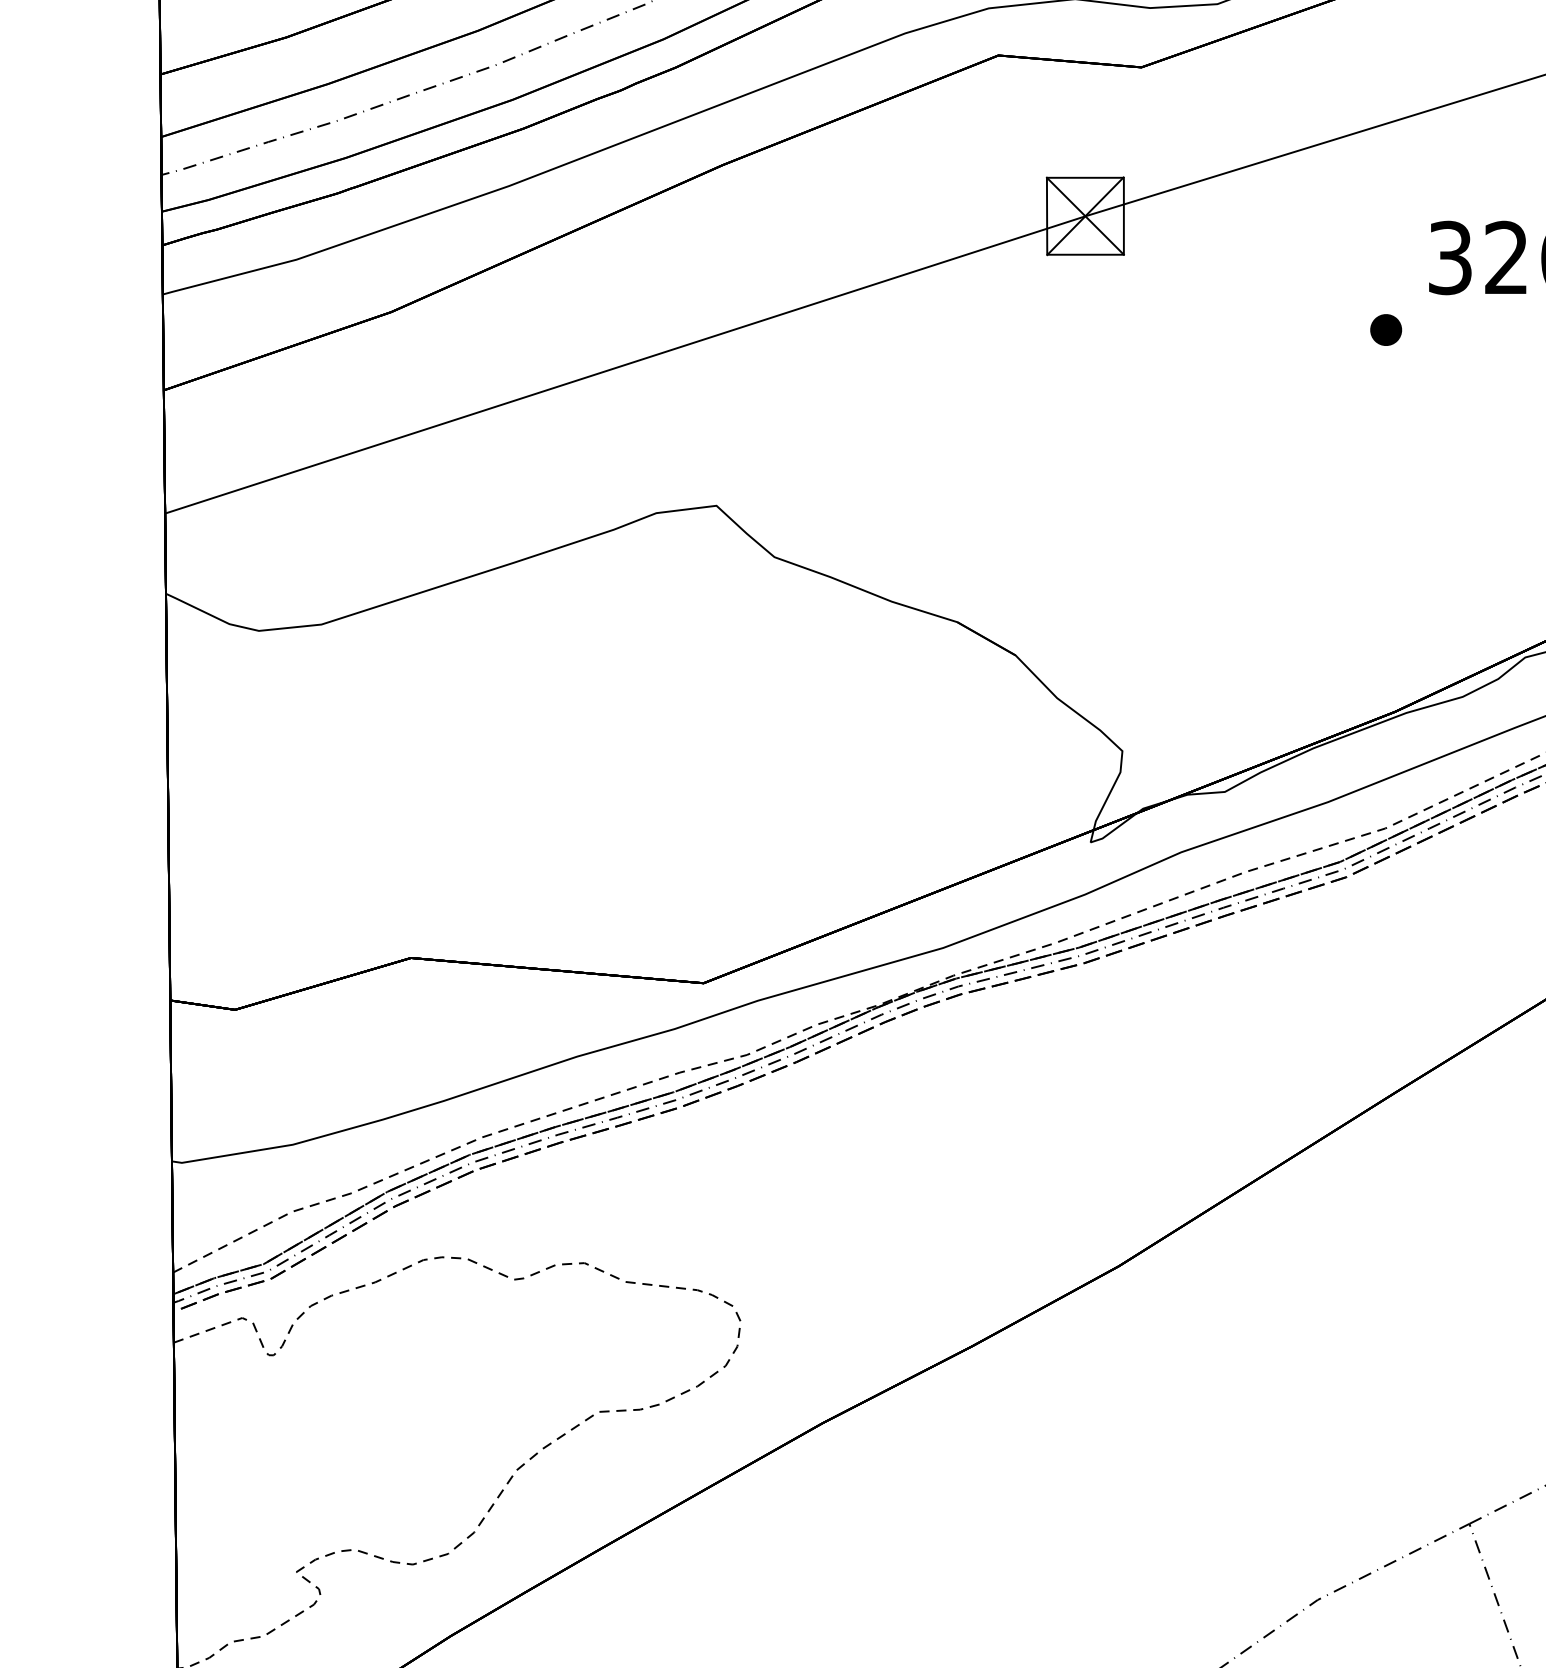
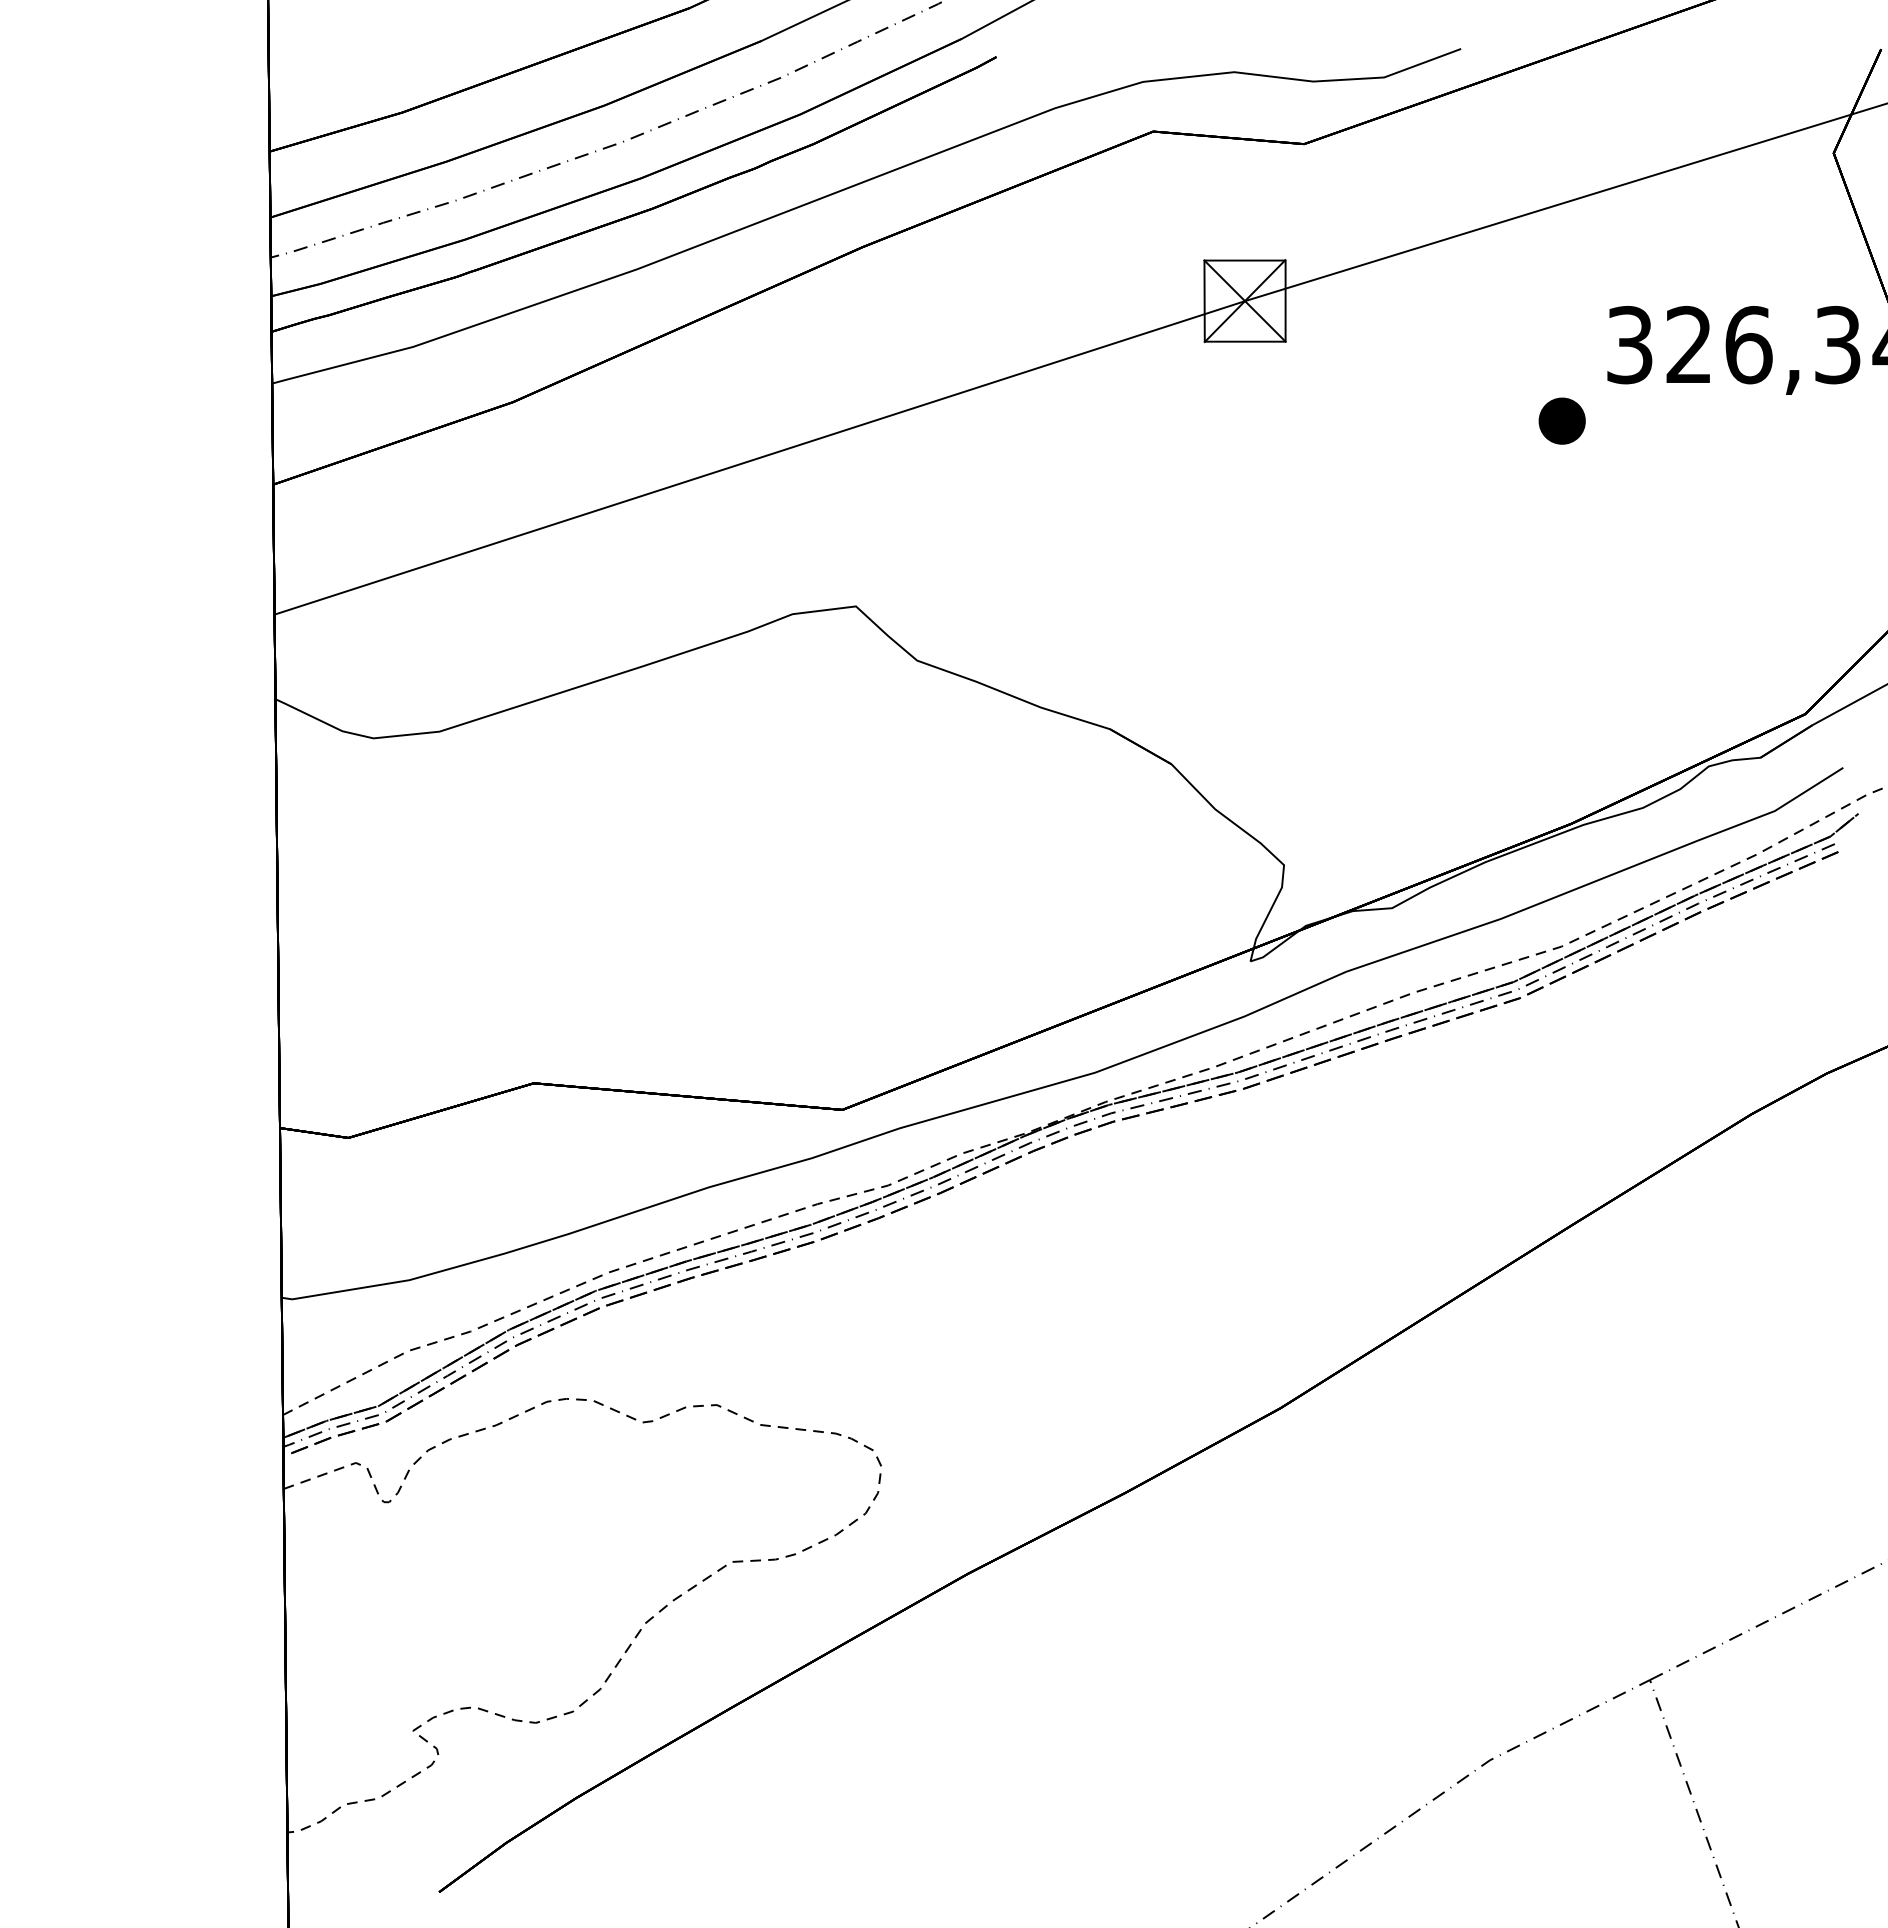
part: (1385, 329) -> (1561, 420), size x1.4

